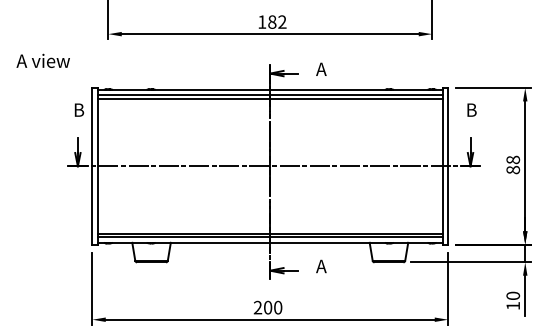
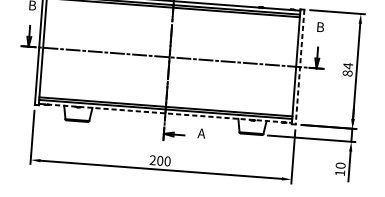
text: (513, 159) -> (348, 65), 88 -> 84
line: (448, 166) -> (300, 67), solid -> dashed
line: (270, 242) -> (165, 113), solid -> dashed

